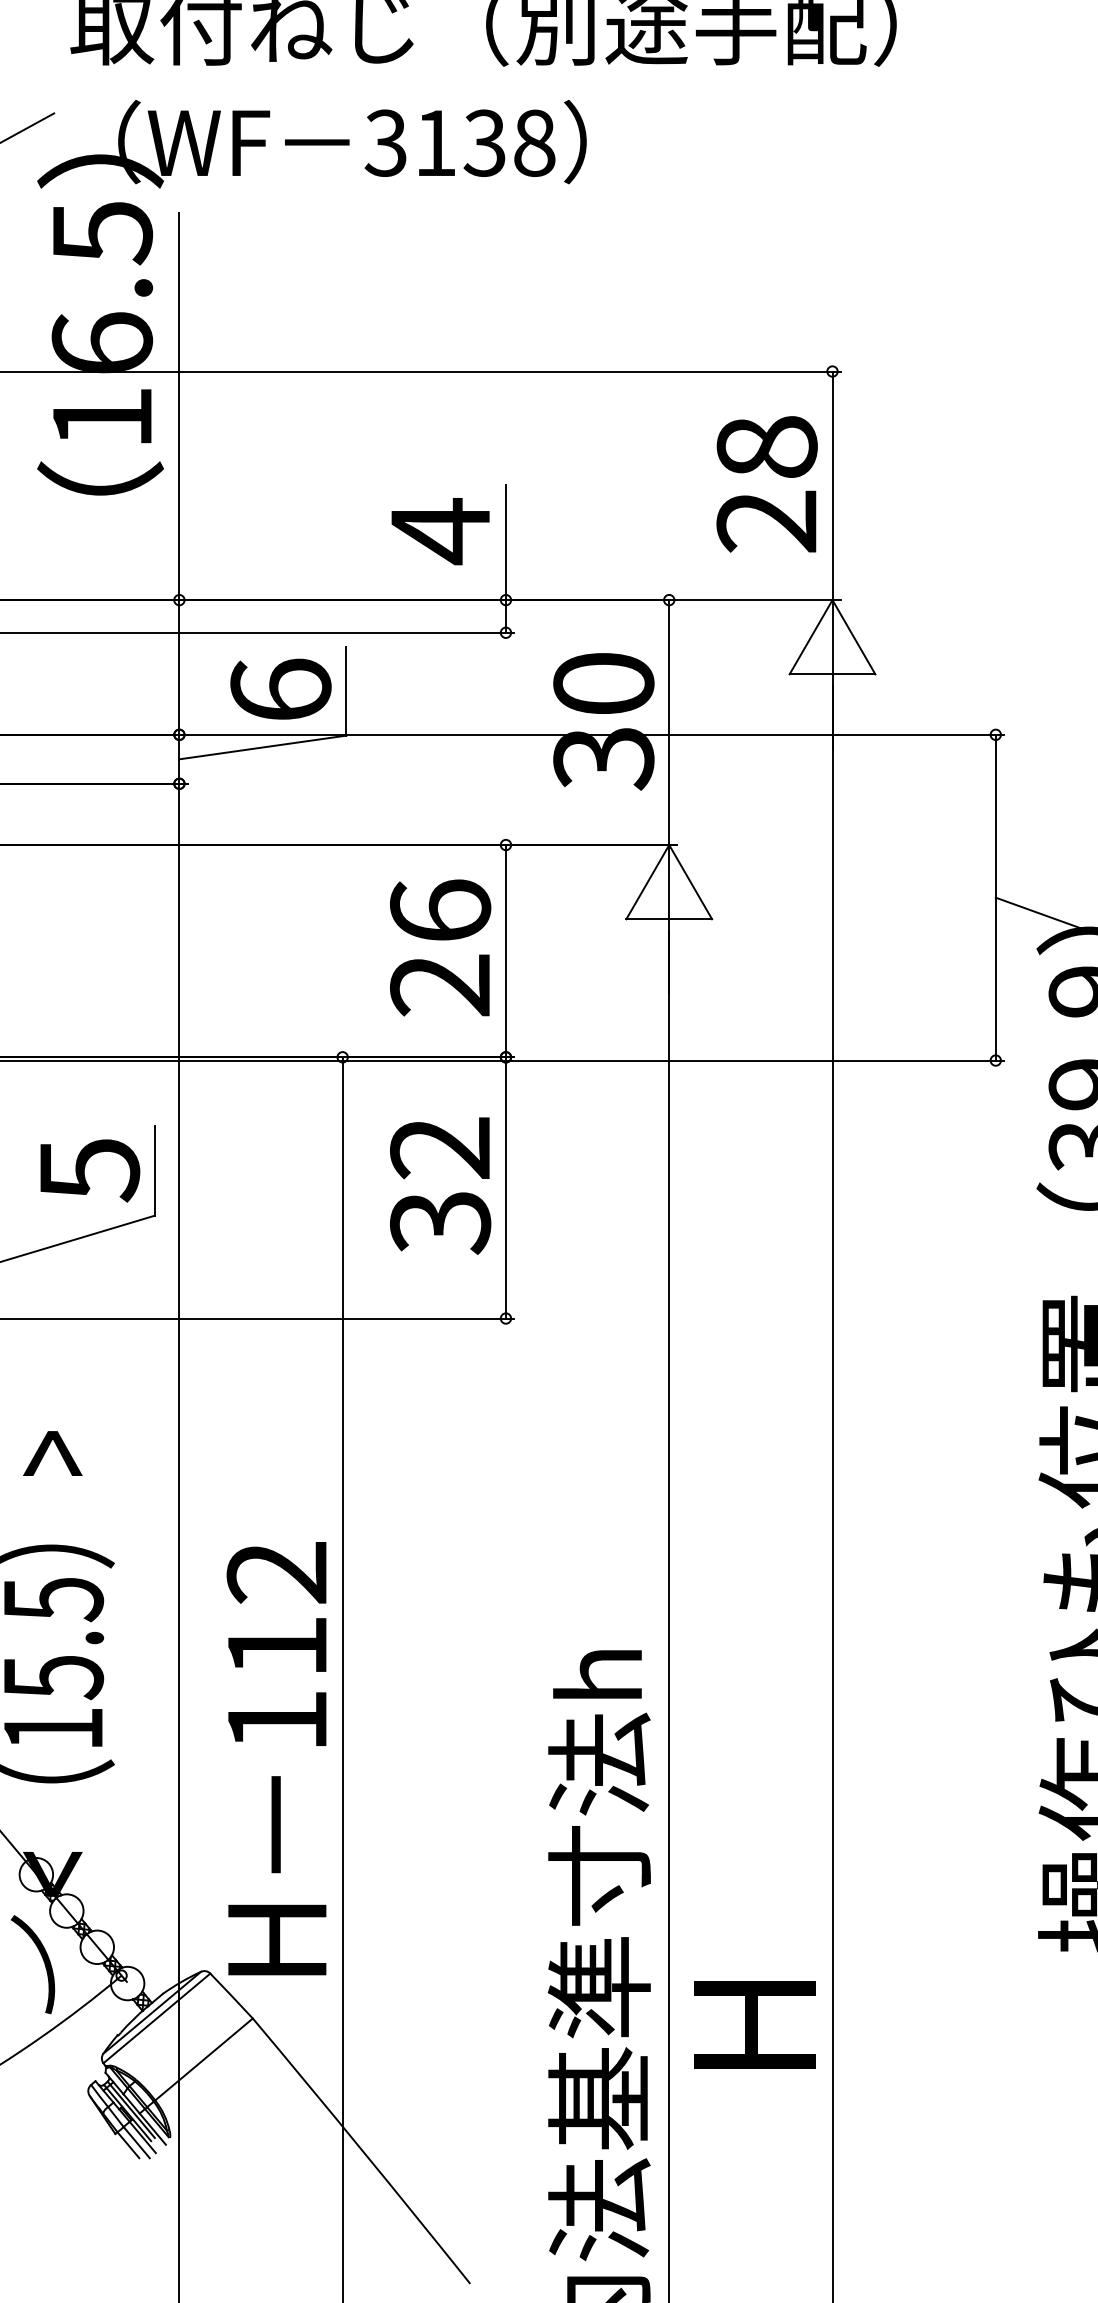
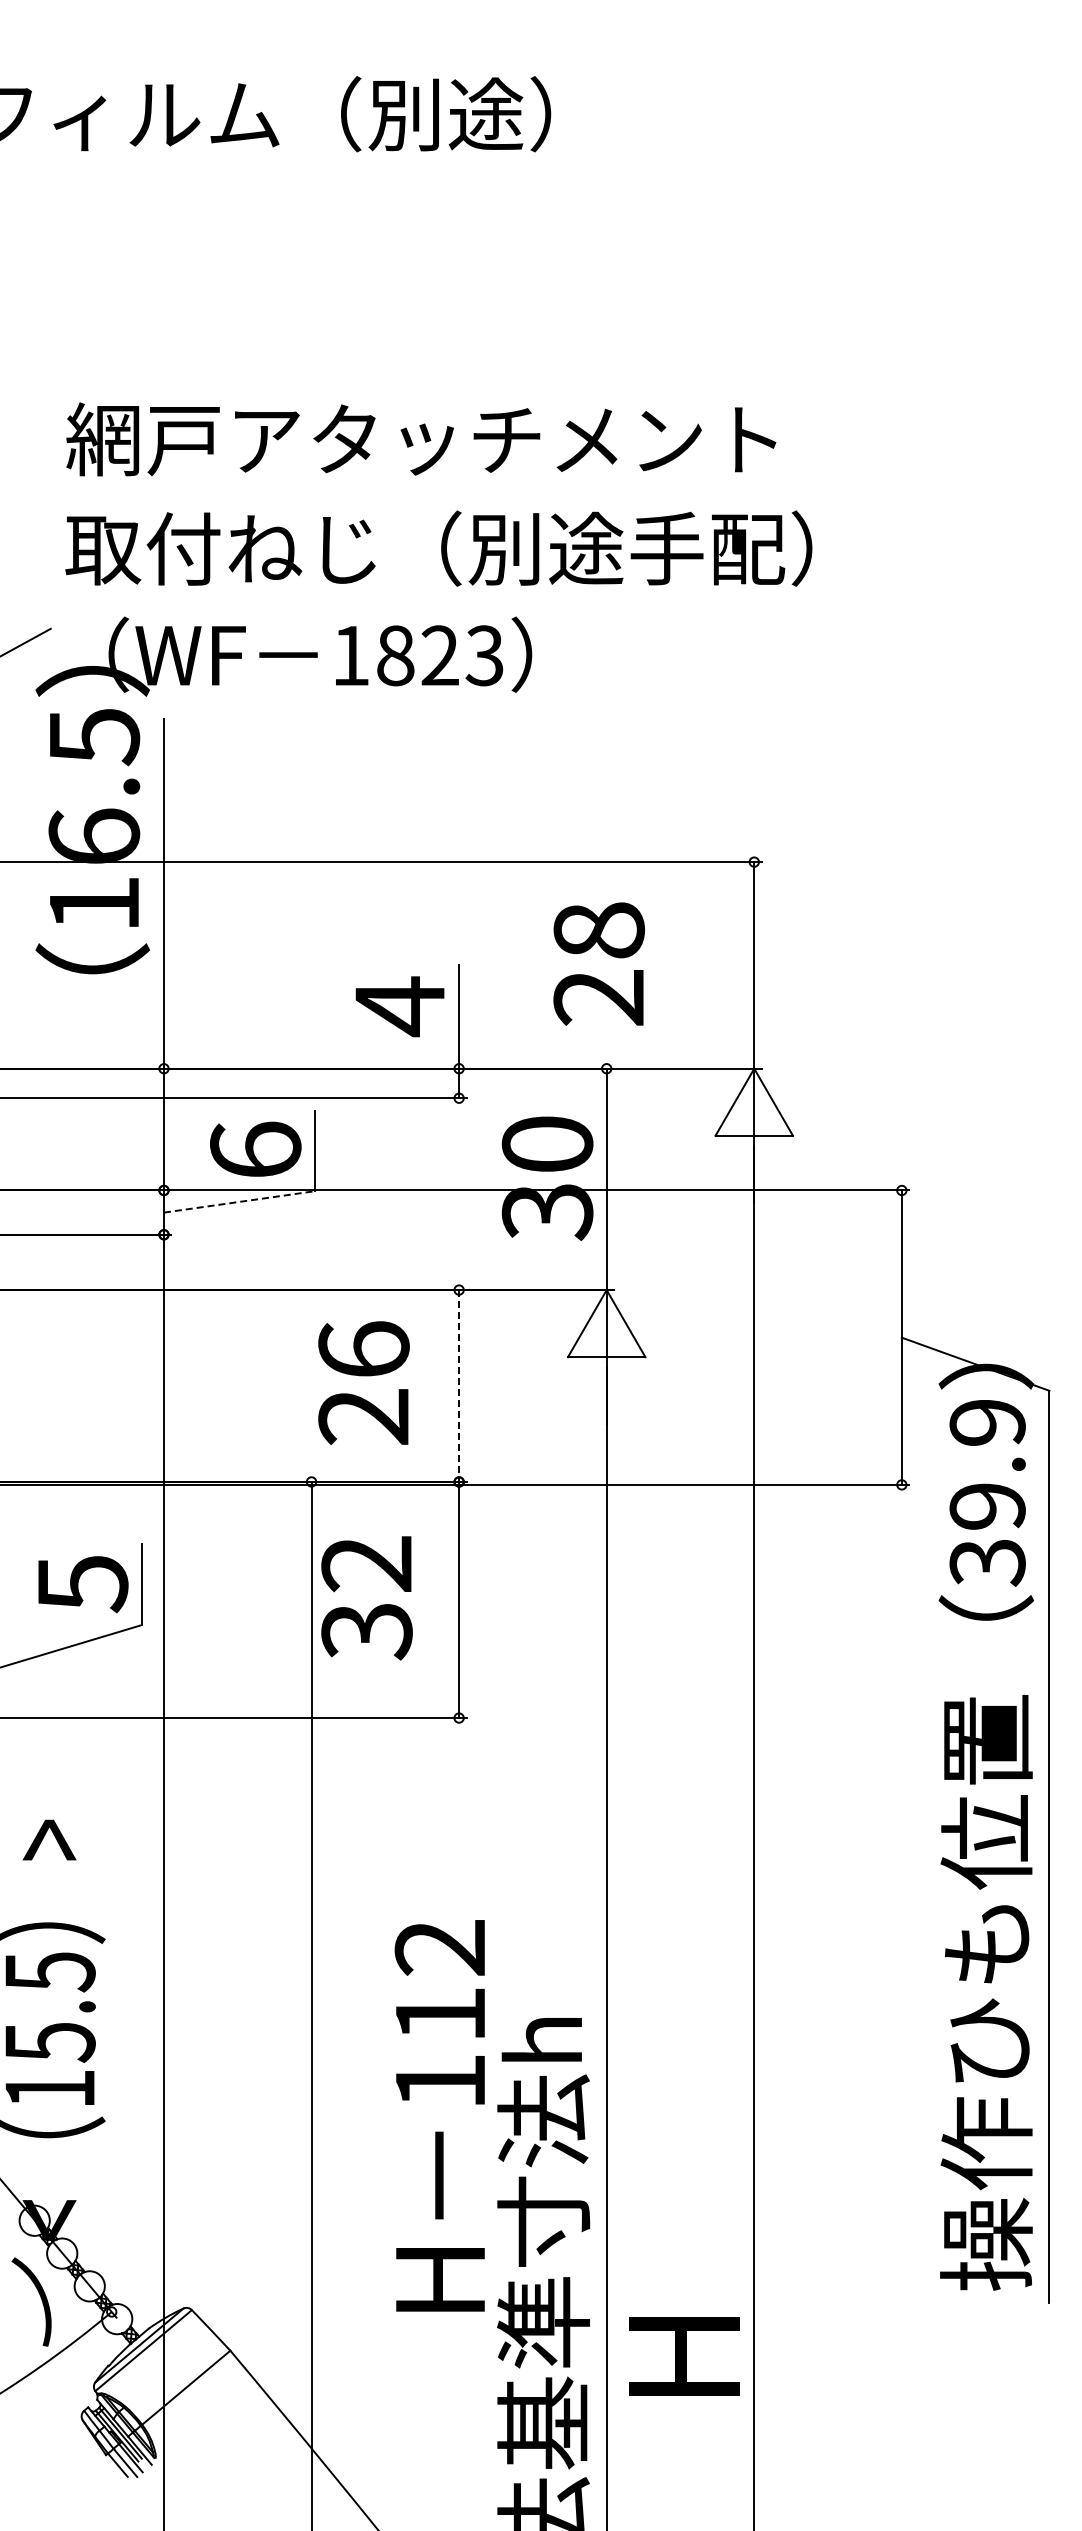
text: (459, 142) -> (417, 655), 3138 -> 1823
text: (766, 483) -> (598, 963), moved
line: (262, 747) -> (239, 1201), solid -> dashed
text: (439, 947) -> (363, 1382), moved
line: (506, 951) -> (459, 1386), solid -> dashed
text: (439, 1186) -> (366, 1598), moved
text: (276, 1758) -> (439, 2115), moved

